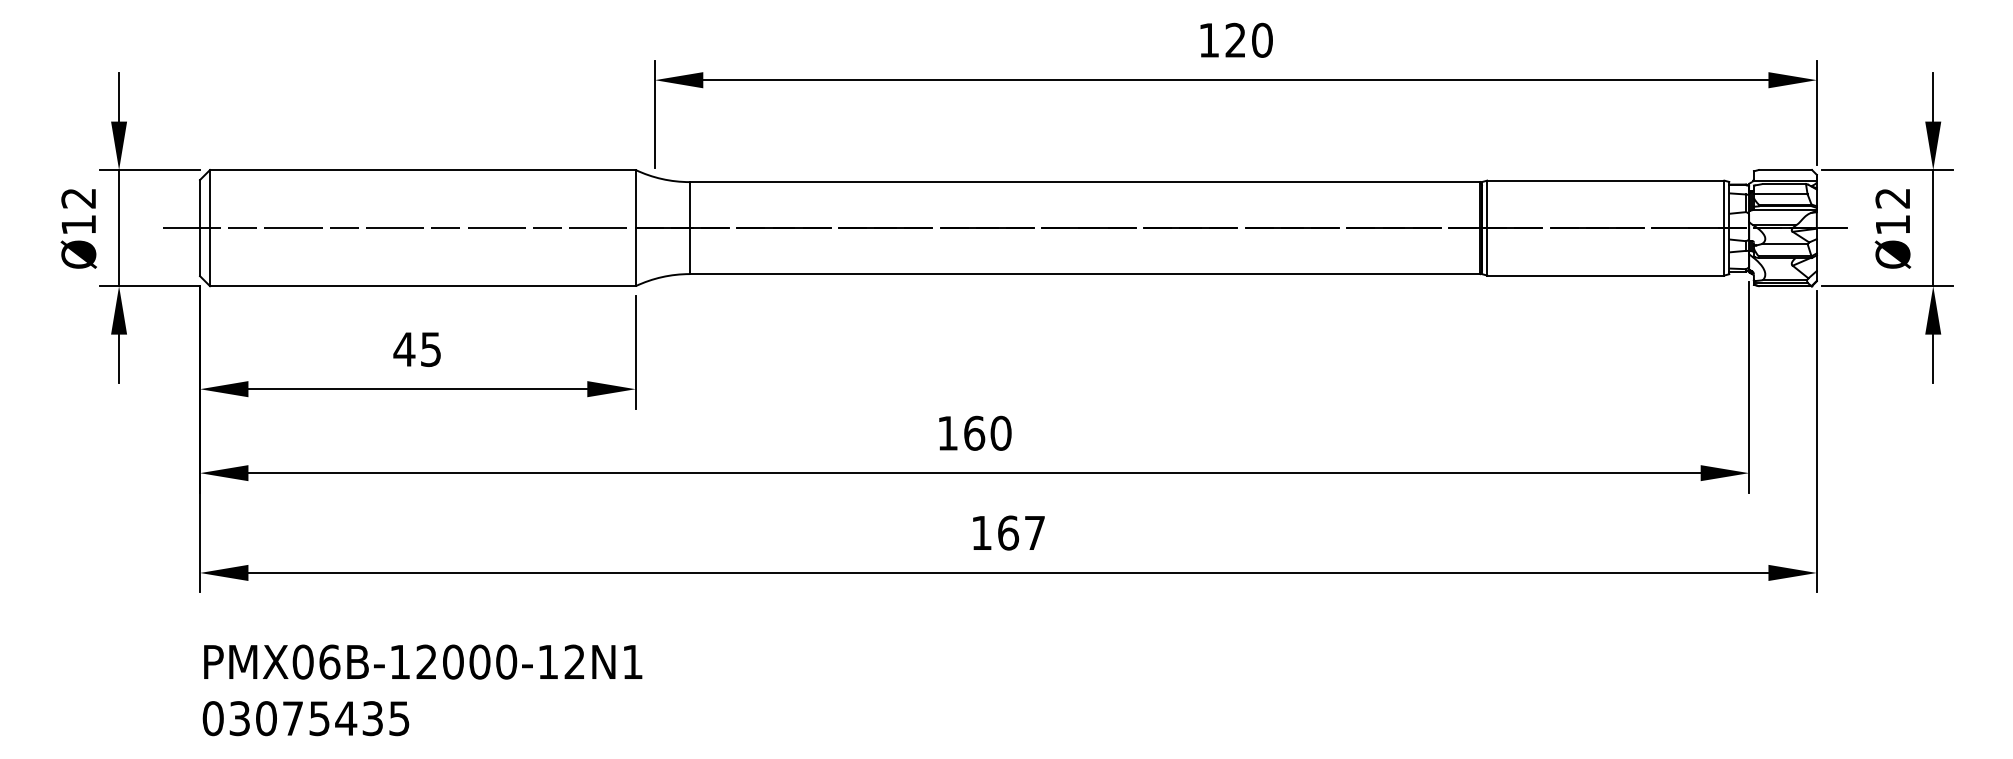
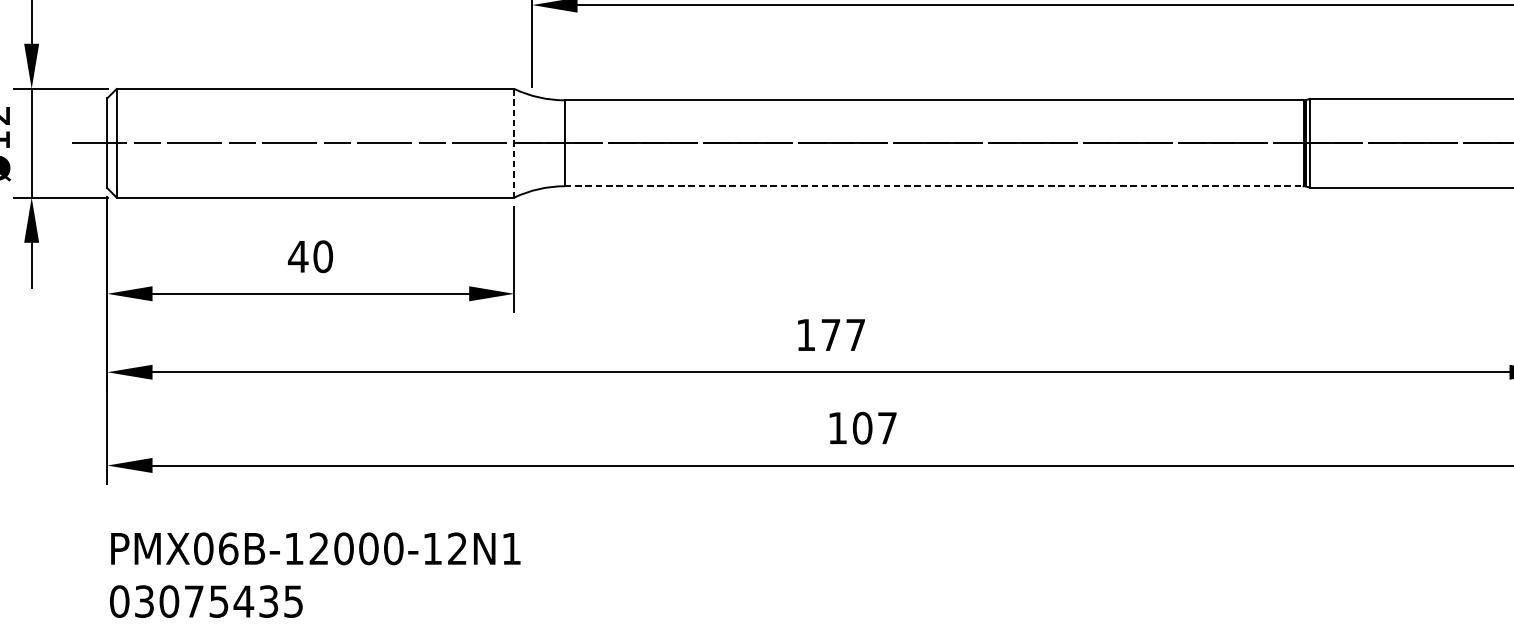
line: (635, 228) -> (514, 143), solid -> dashed
line: (1085, 274) -> (934, 186), solid -> dashed
text: (430, 349) -> (322, 256), 45 -> 40
text: (987, 432) -> (843, 334), 160 -> 177
text: (1008, 532) -> (862, 427), 167 -> 107

